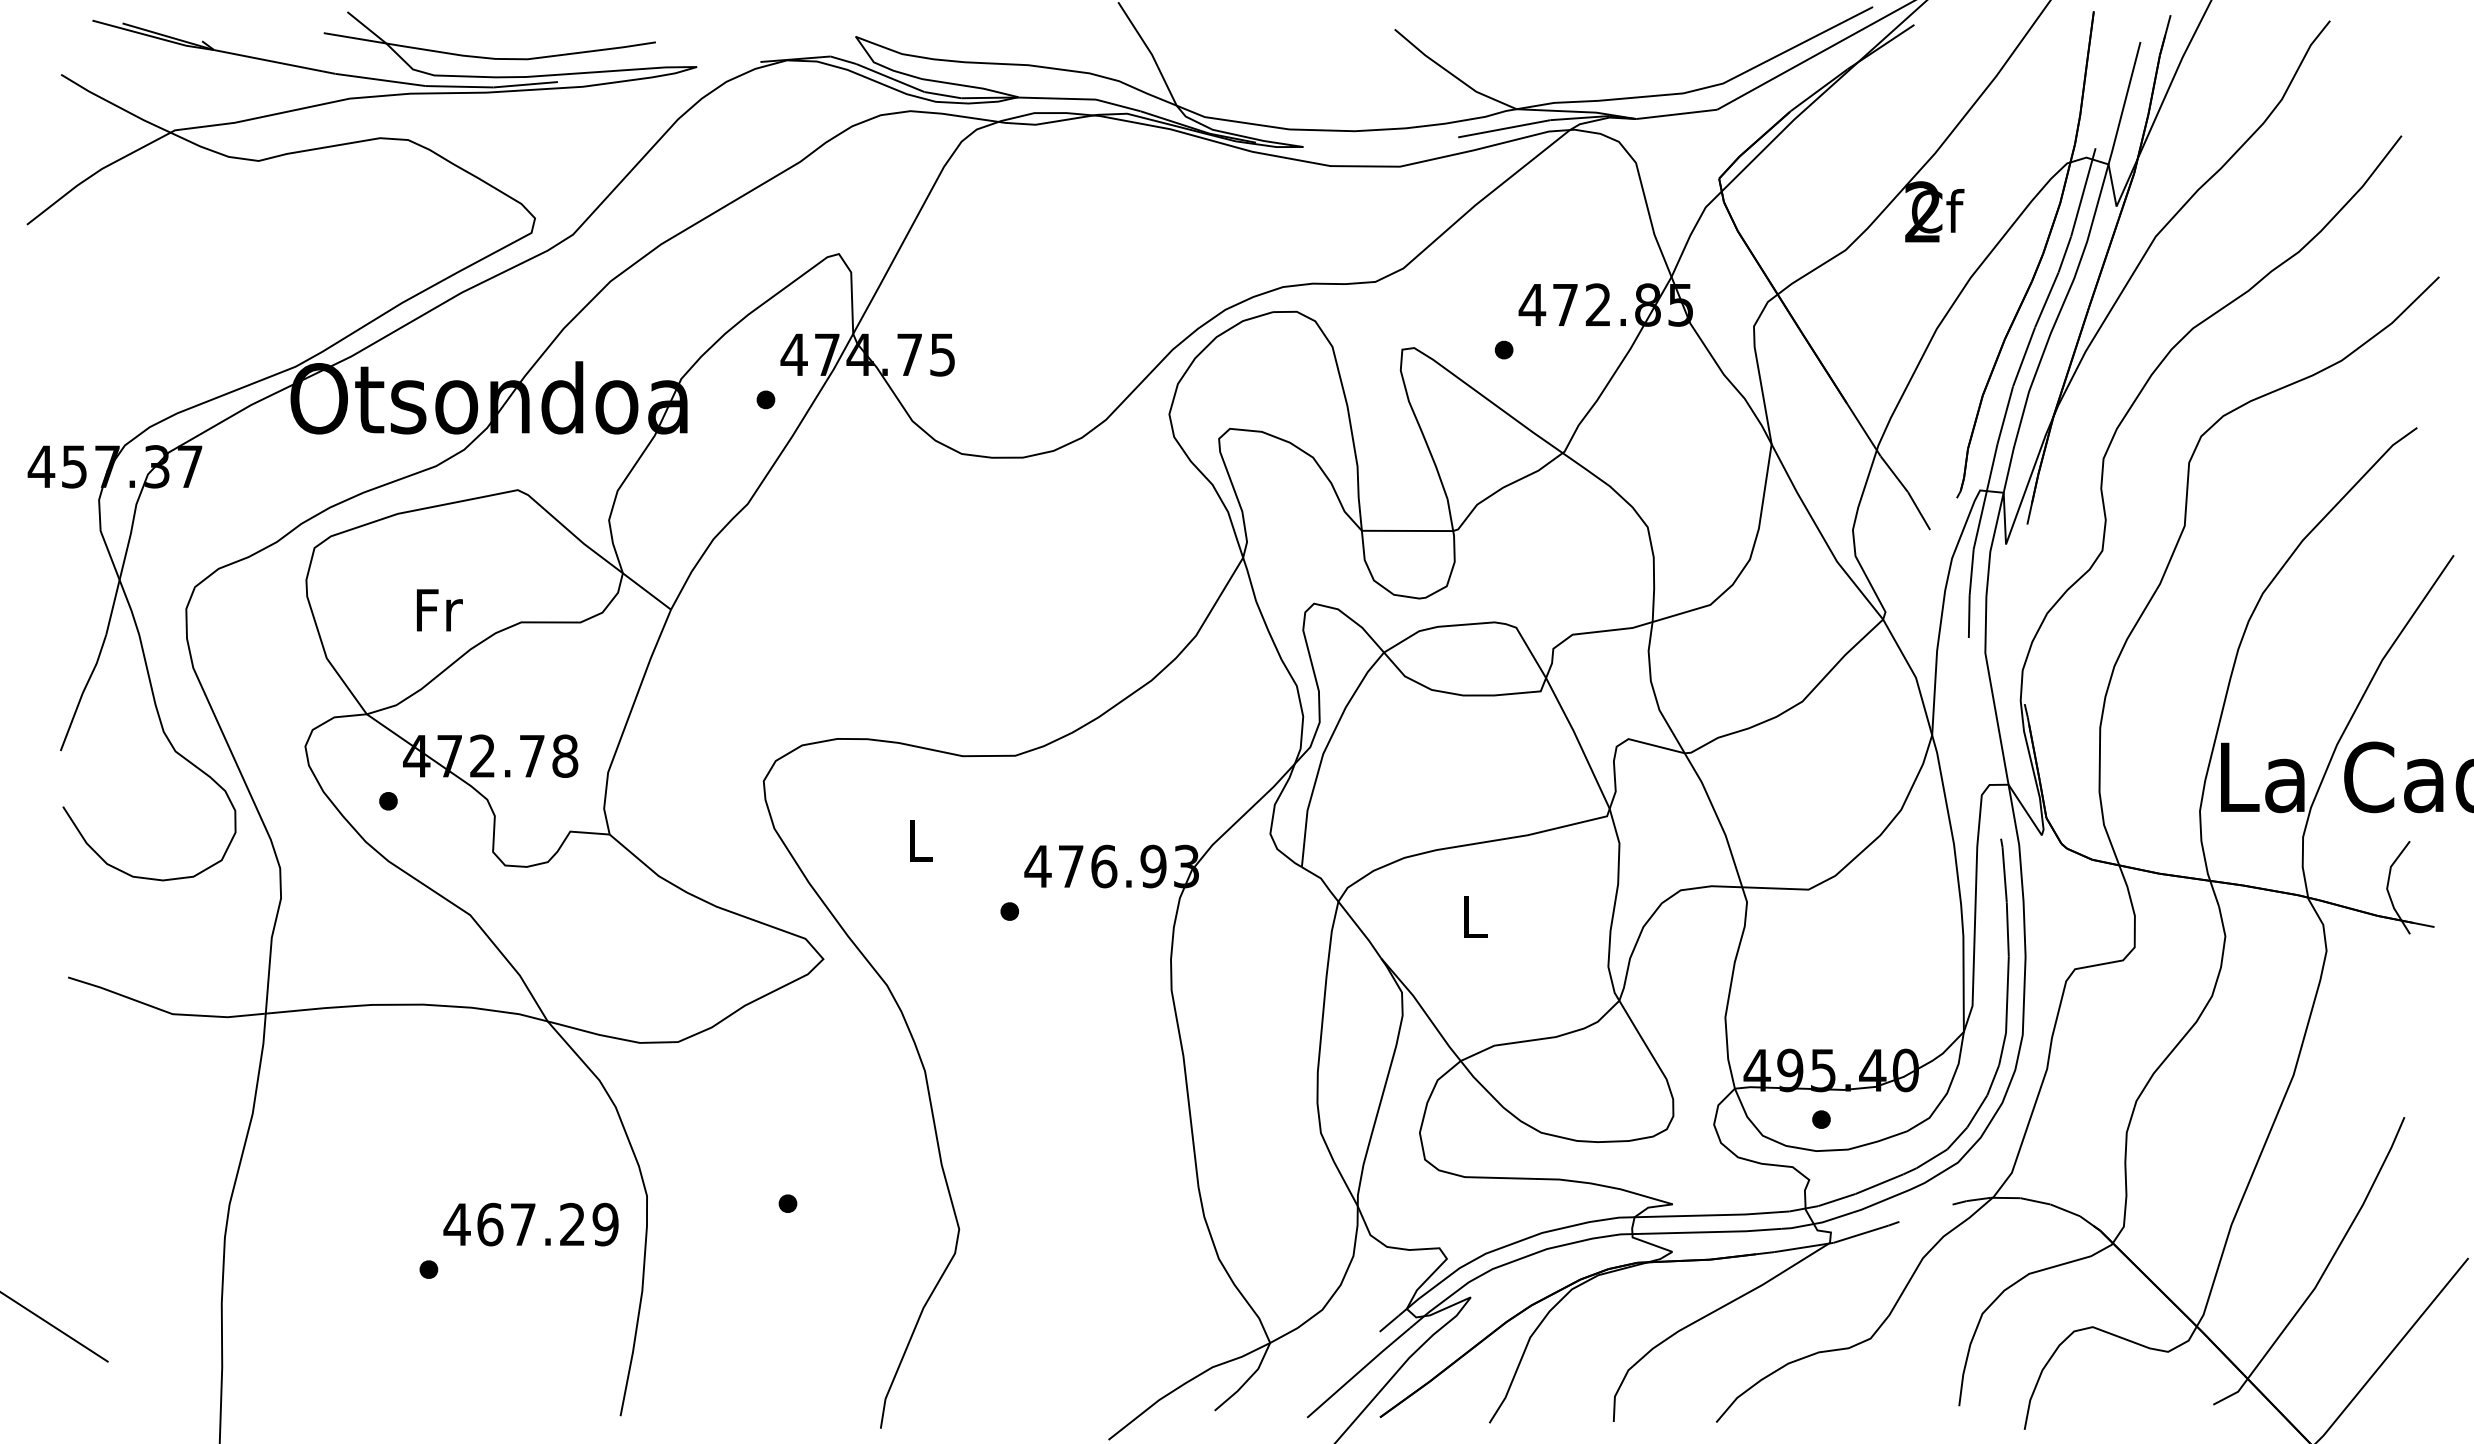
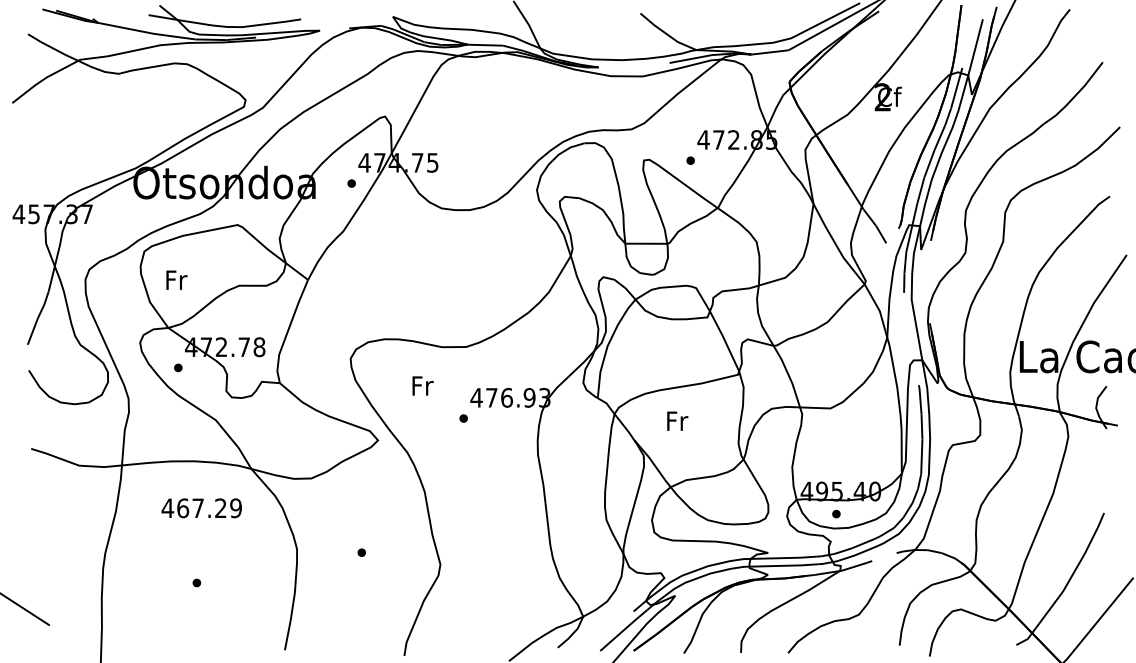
text: (438, 608) -> (176, 279), moved
text: (920, 839) -> (422, 385), L -> Fr
text: (1475, 915) -> (677, 420), L -> Fr
text: (530, 1225) -> (201, 508), moved

